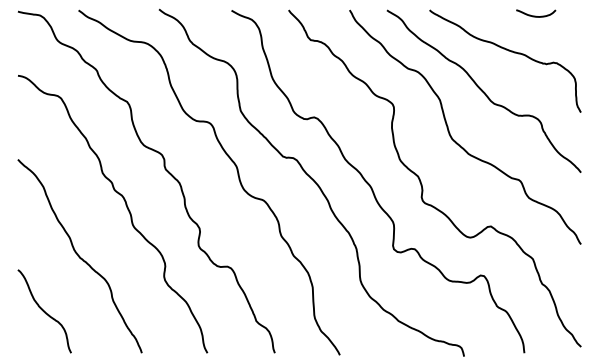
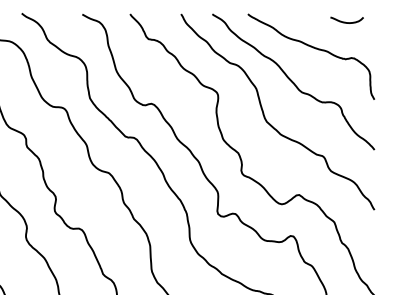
curve: (536, 15) -> (347, 21), moved

